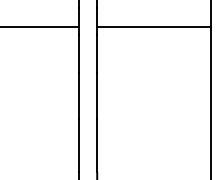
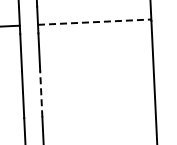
line: (153, 26) -> (94, 21), solid -> dashed
line: (97, 95) -> (41, 93), solid -> dashed

